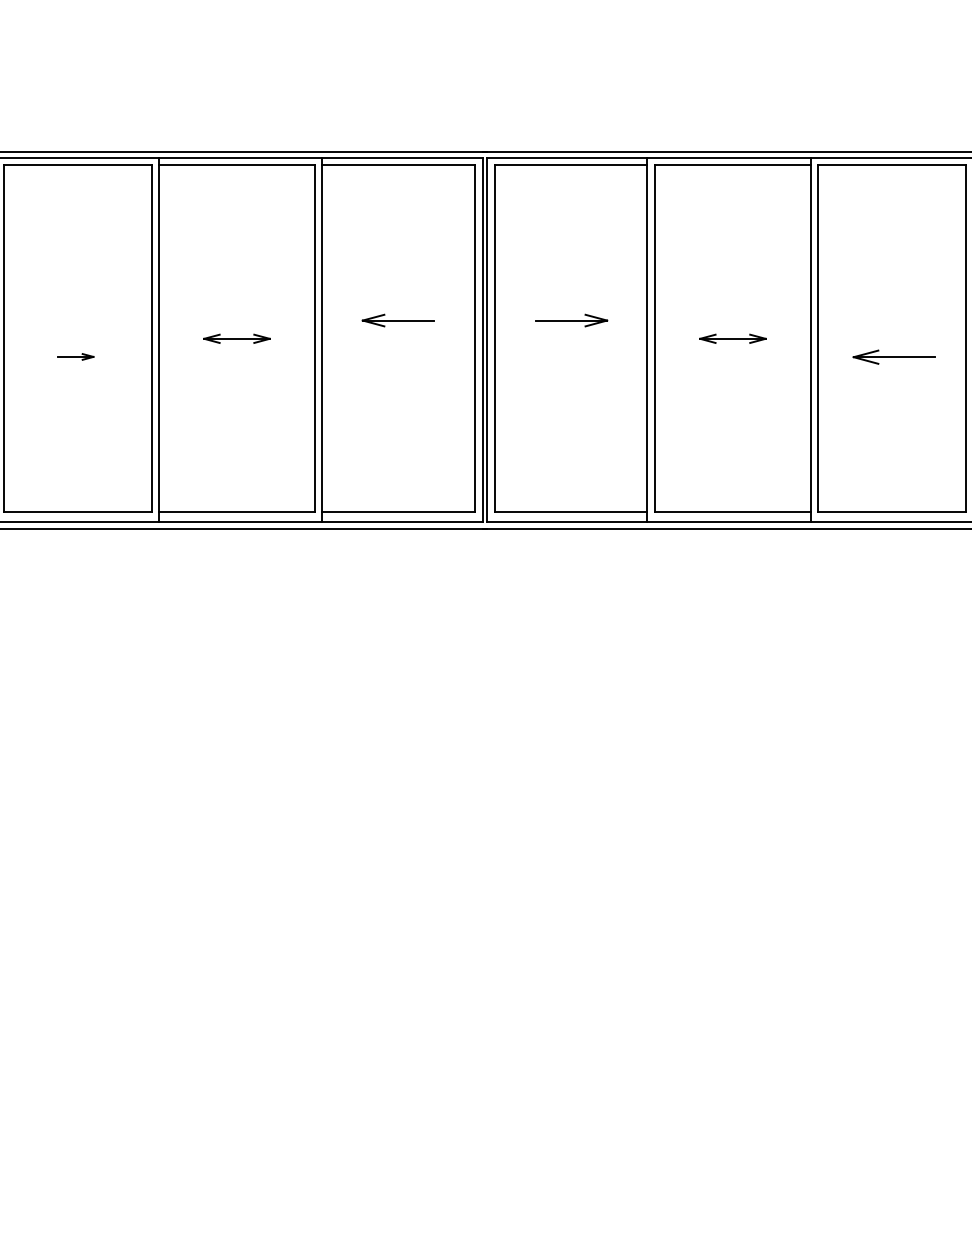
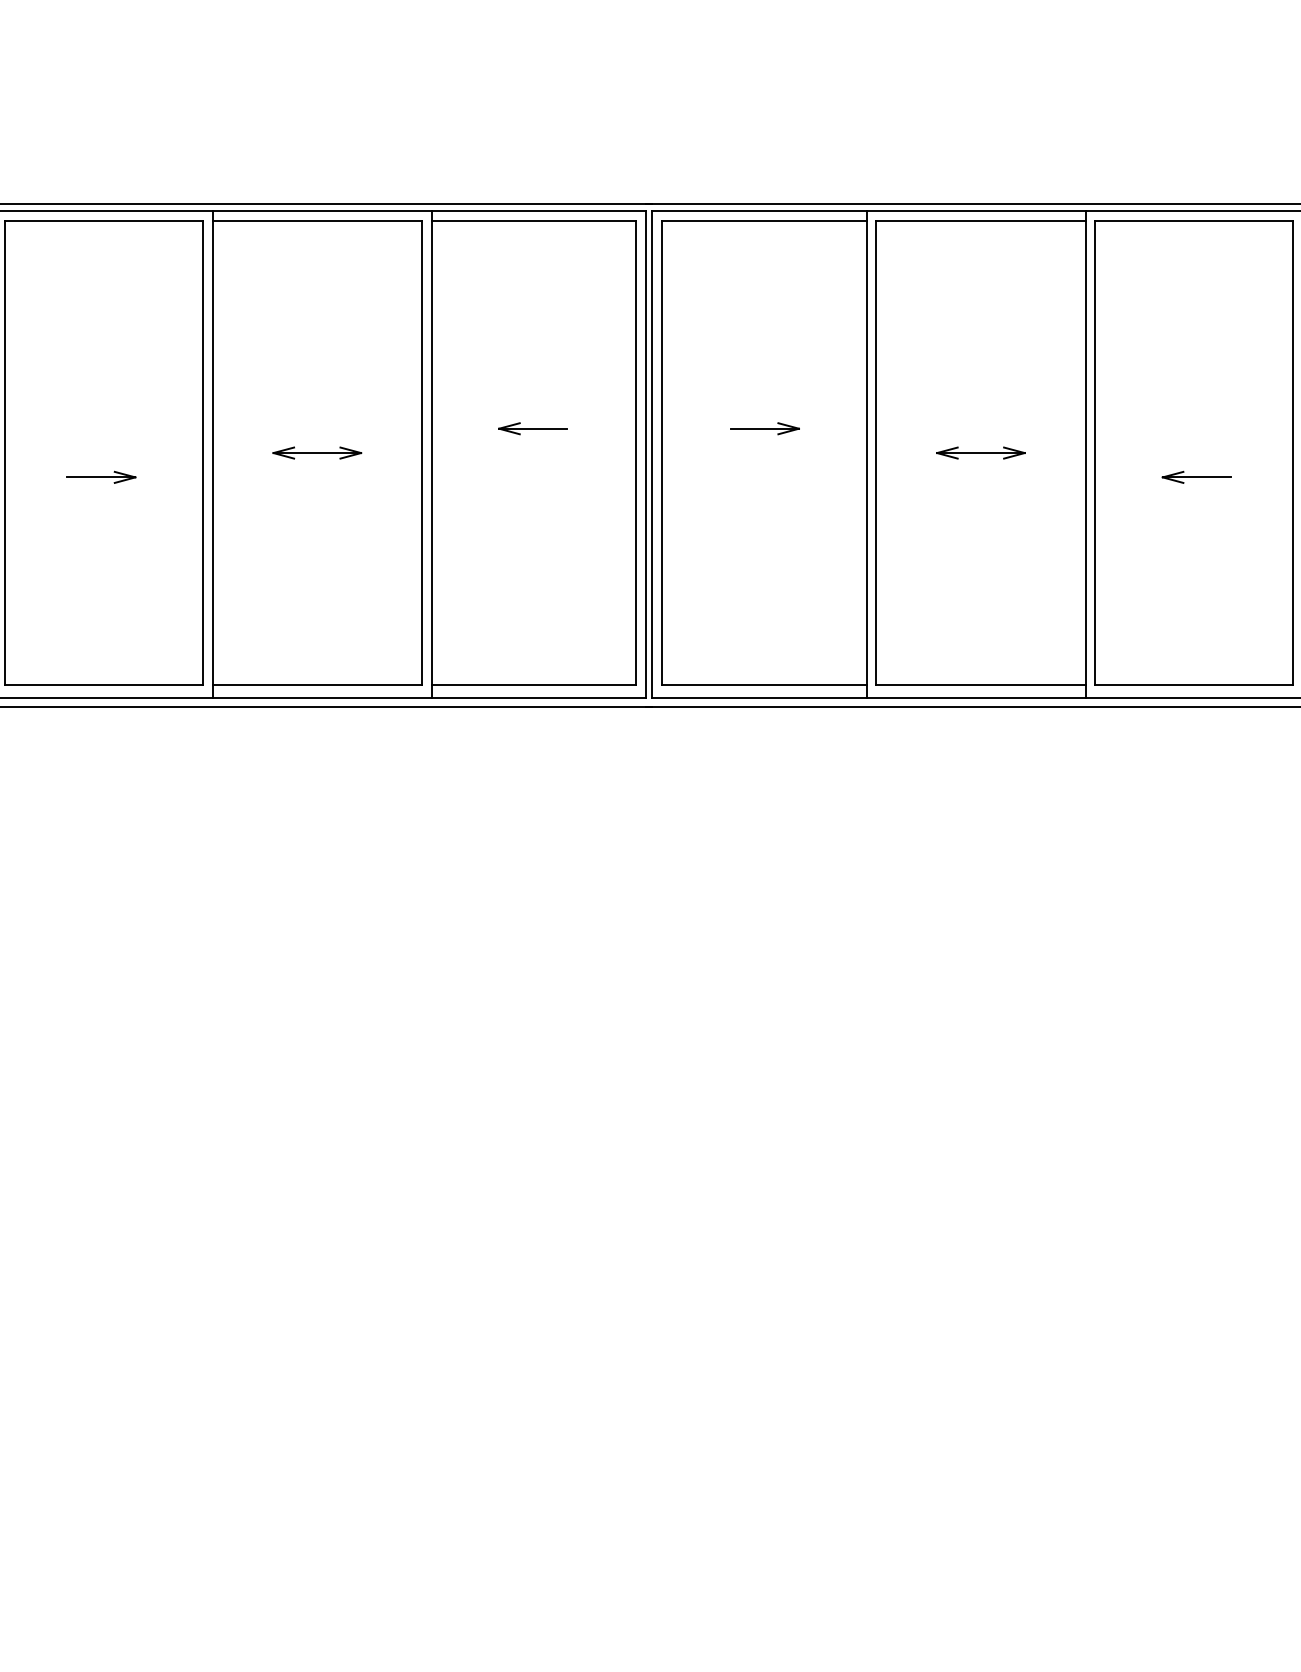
part: (397, 320) -> (532, 428), size x0.71
part: (571, 320) -> (764, 428), size x0.71
part: (75, 356) -> (101, 476), size x1.43
part: (894, 356) -> (1196, 476), size x0.62

